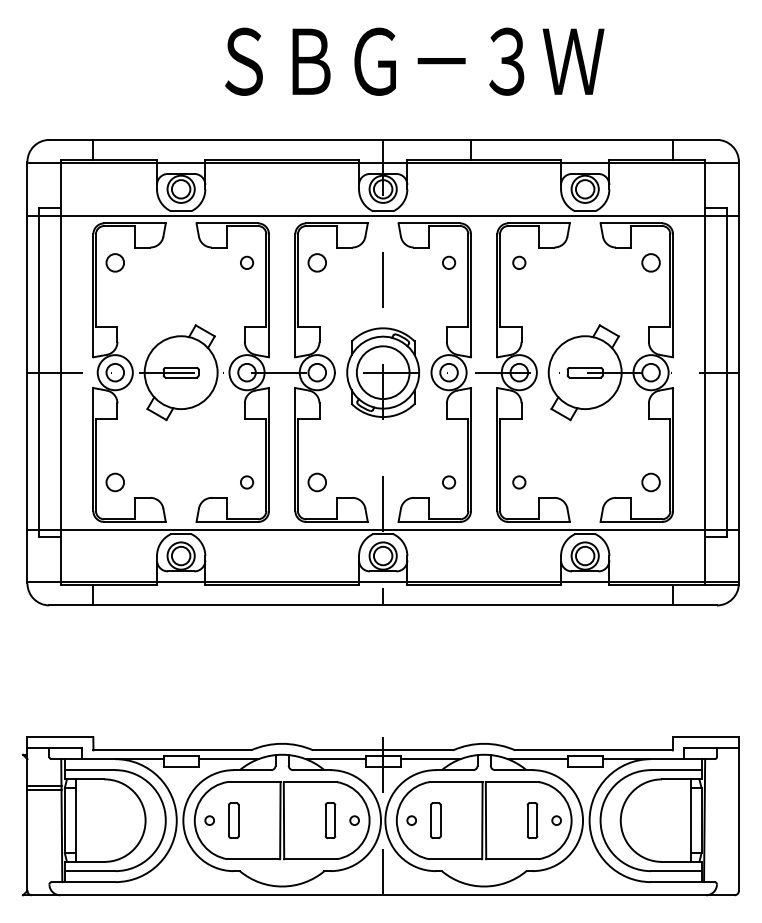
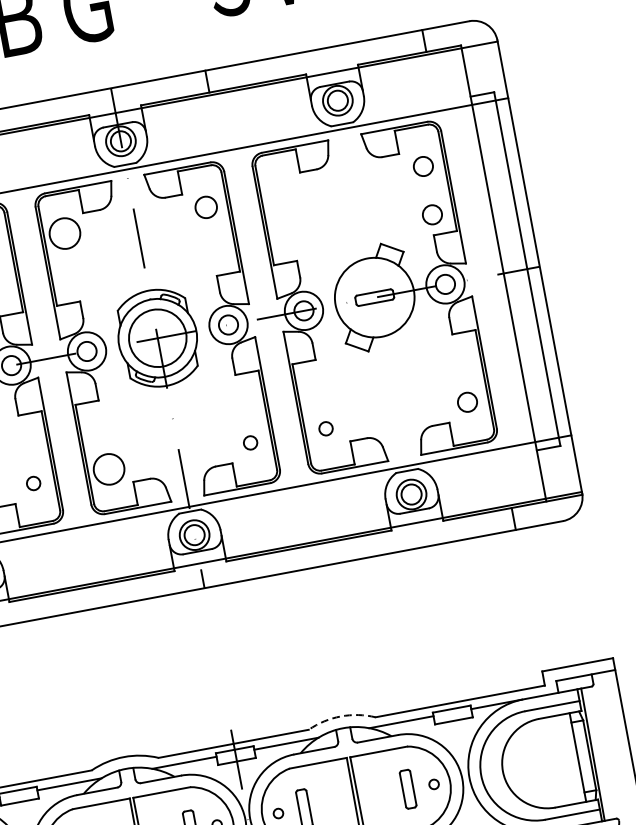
circle: (317, 262) -> (65, 233), size x1.6
circle: (449, 262) -> (206, 206), size x1.6
circle: (519, 262) -> (282, 192), removed
circle: (650, 307) -> (431, 214), added
circle: (317, 482) -> (109, 469), size x1.6
arc: (484, 743) -> (341, 716), solid -> dashed

